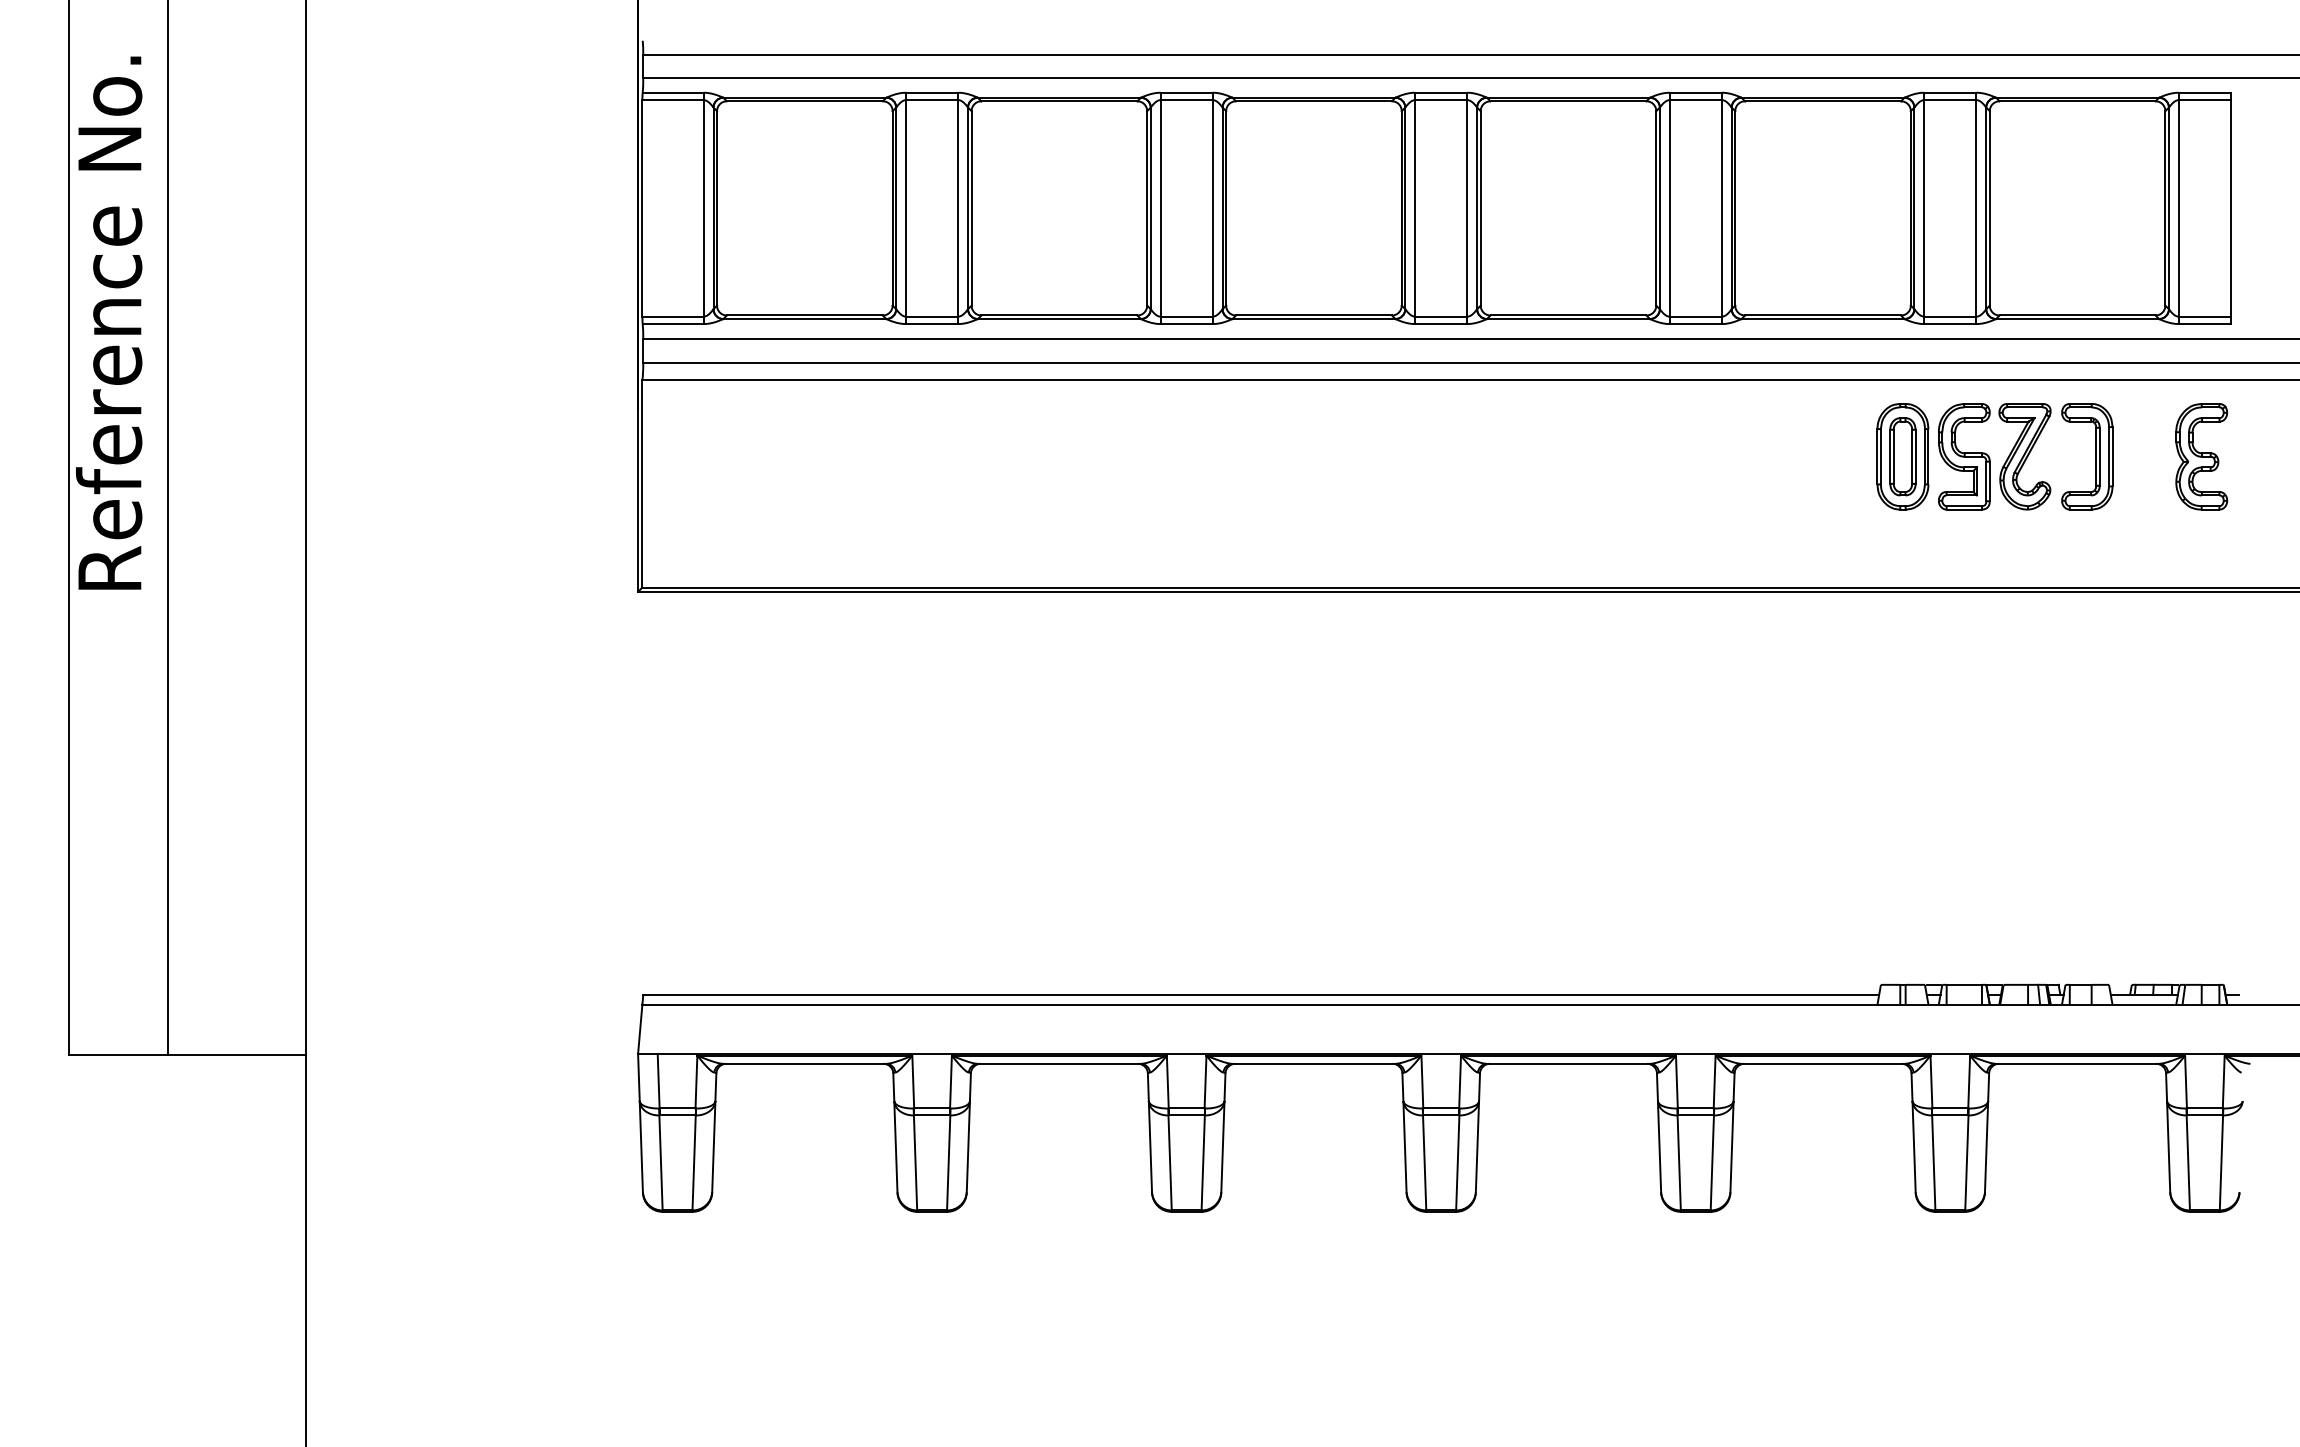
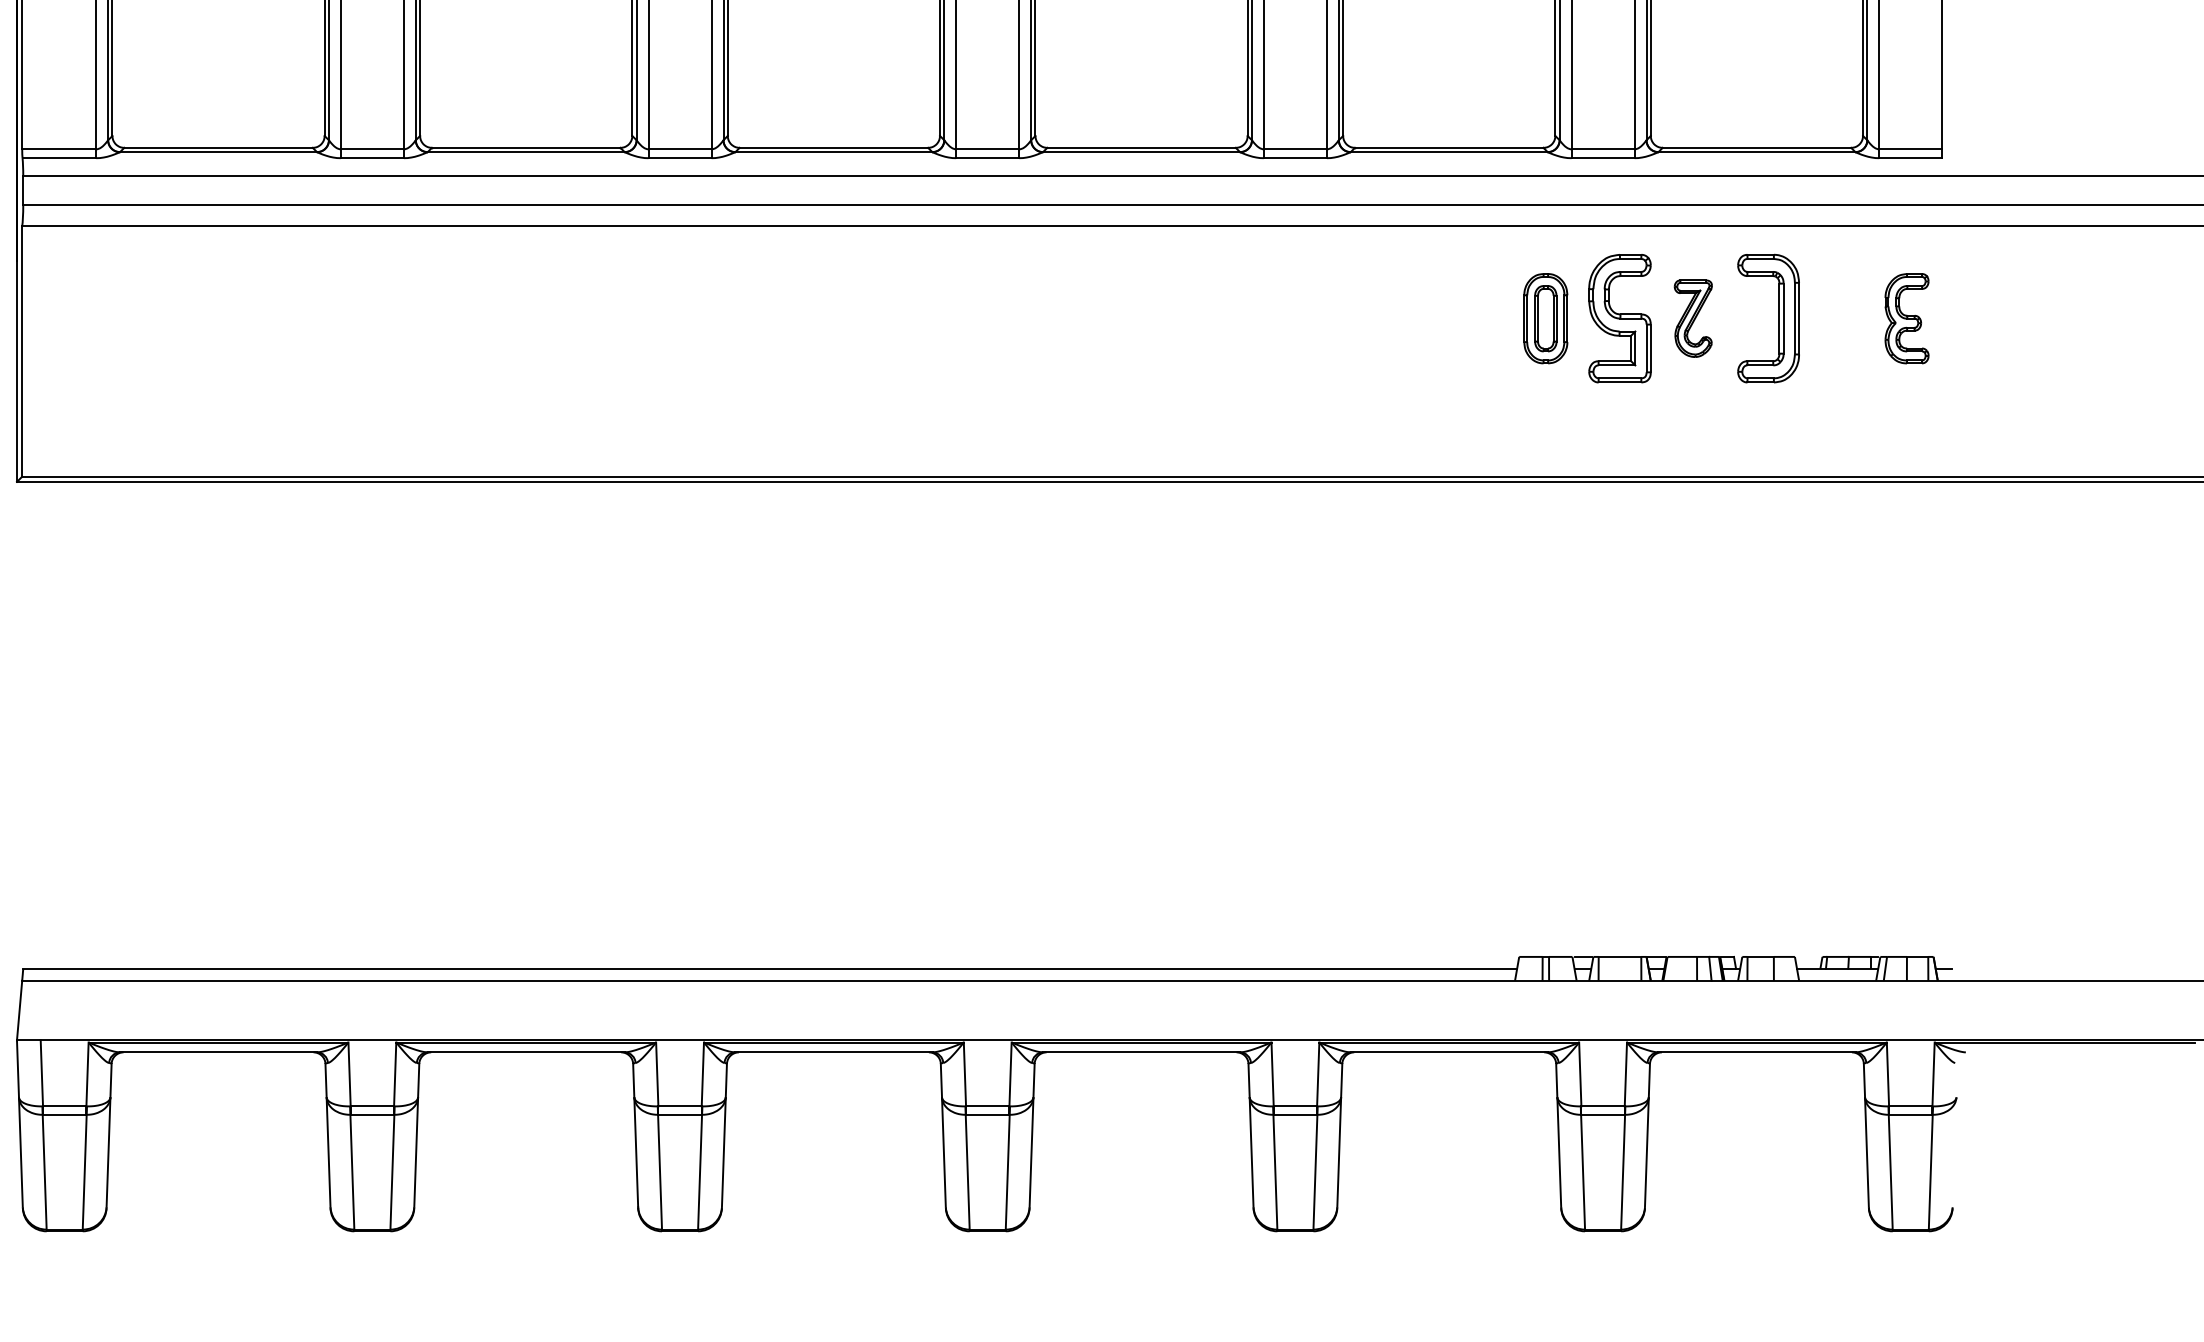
part: (1902, 456) -> (1545, 318), size x0.7
part: (2024, 456) -> (1692, 318), size x0.6
part: (2201, 456) -> (1906, 318), size x0.7

